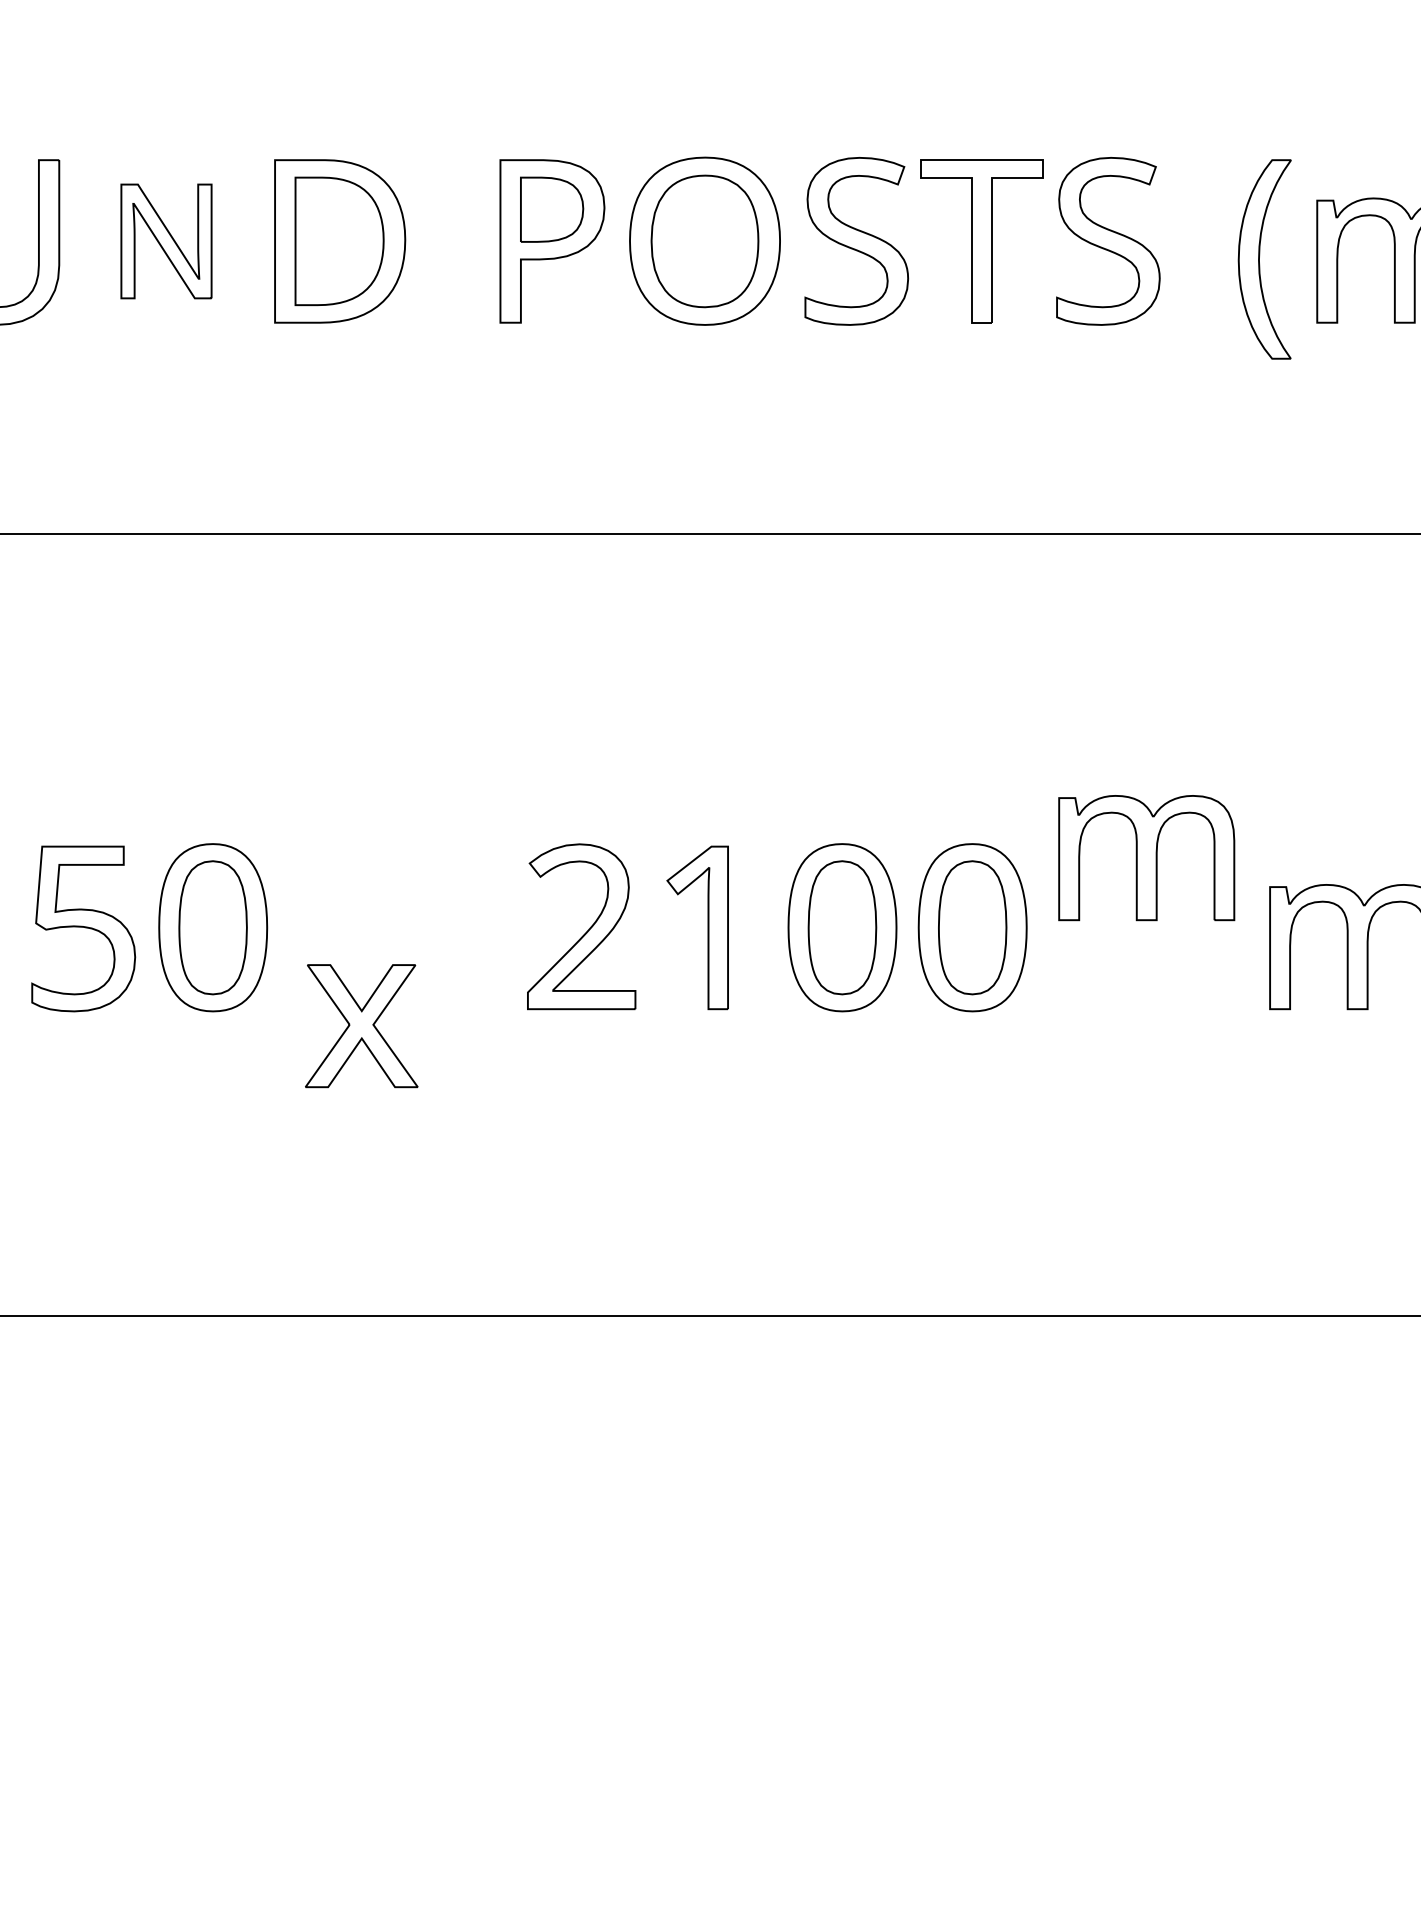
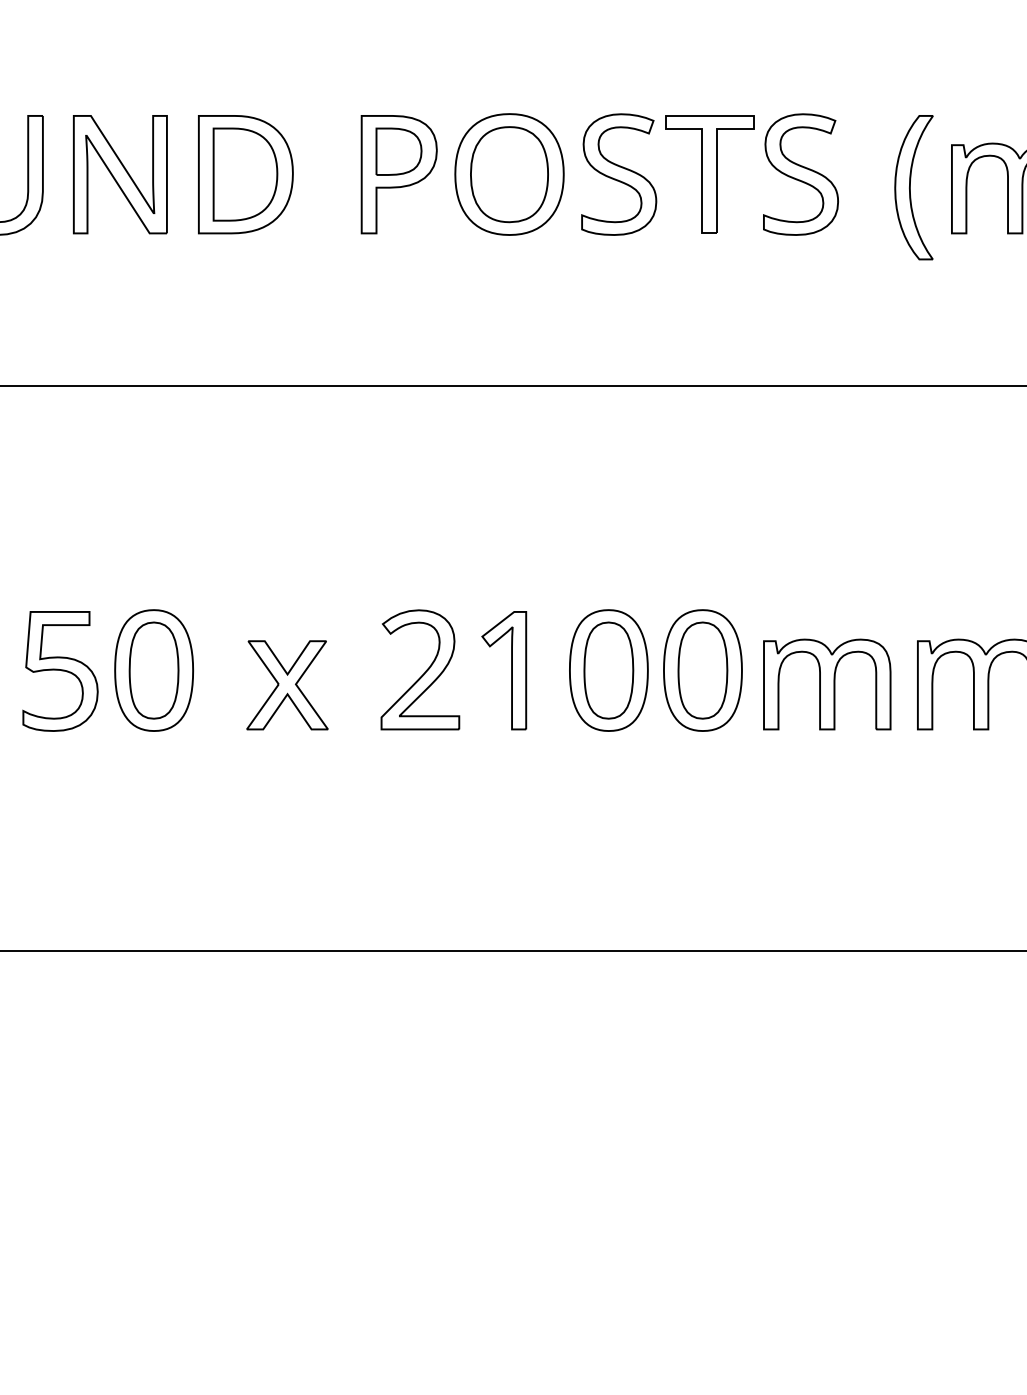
part: (166, 241) -> (120, 174), size x1.43
part: (1146, 858) -> (827, 684), moved
part: (361, 1026) -> (287, 685), moved

